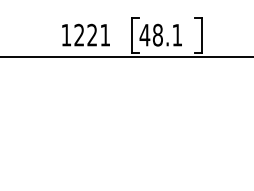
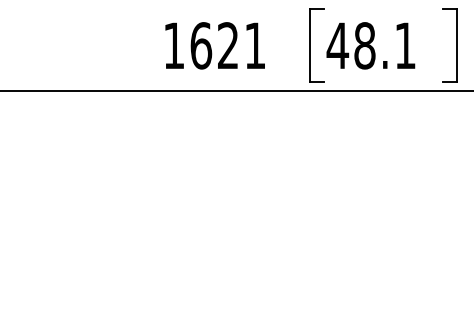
text: (79, 34) -> (201, 44), 1221 -> 1621

